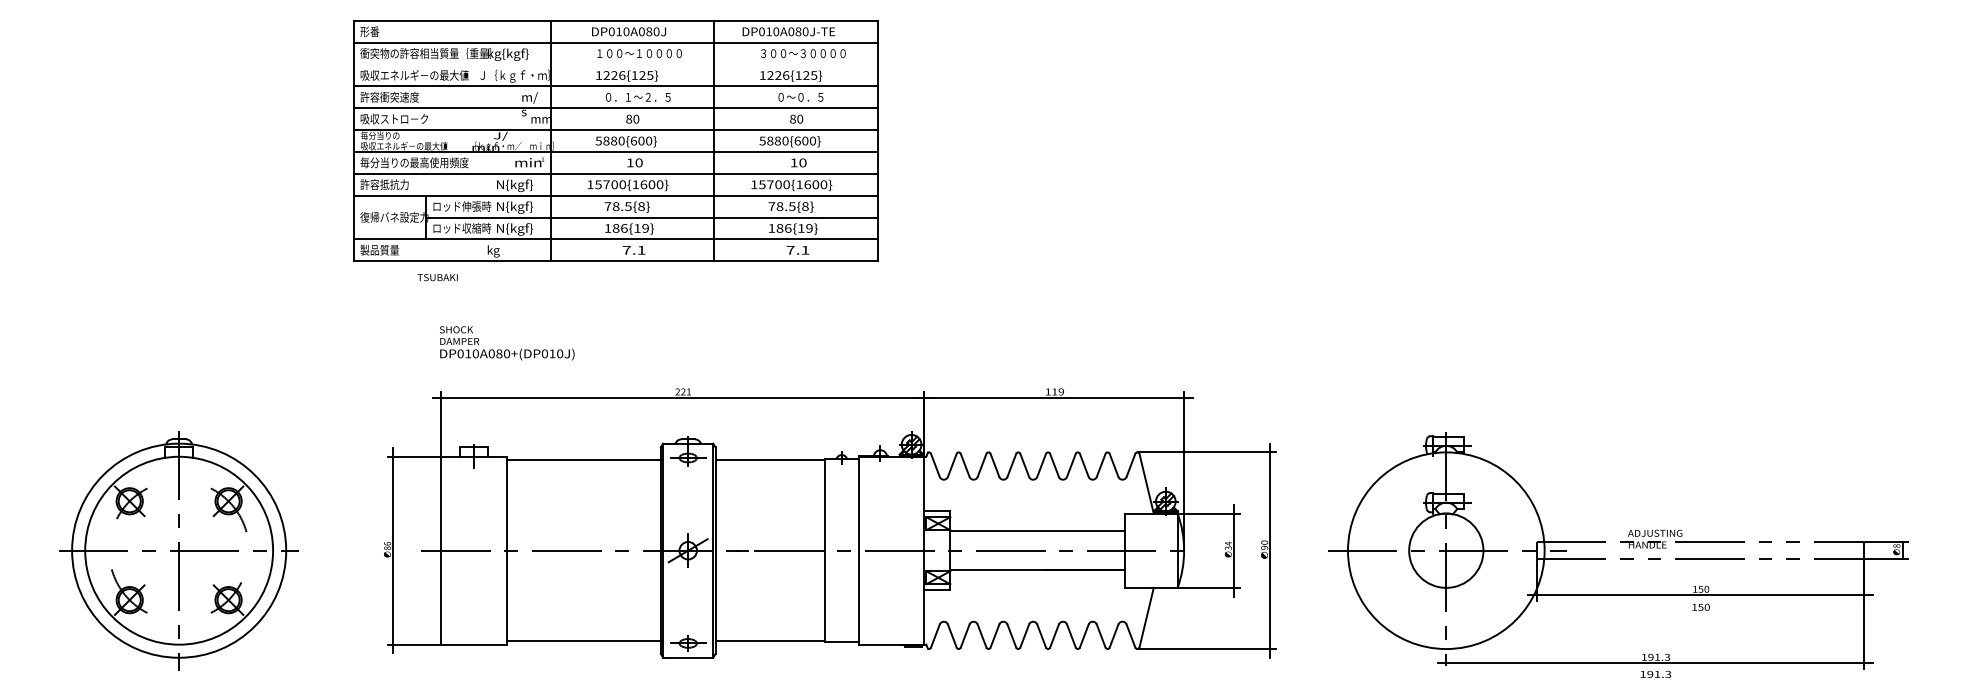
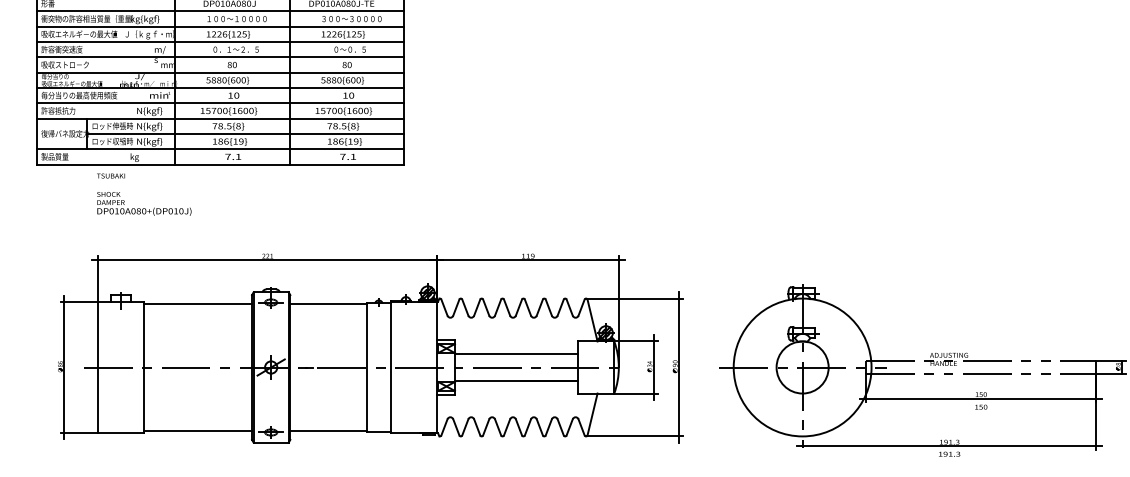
line: (616, 64) -> (220, 26), added
text: (437, 277) -> (110, 175), moved
text: (507, 343) -> (144, 204), moved

